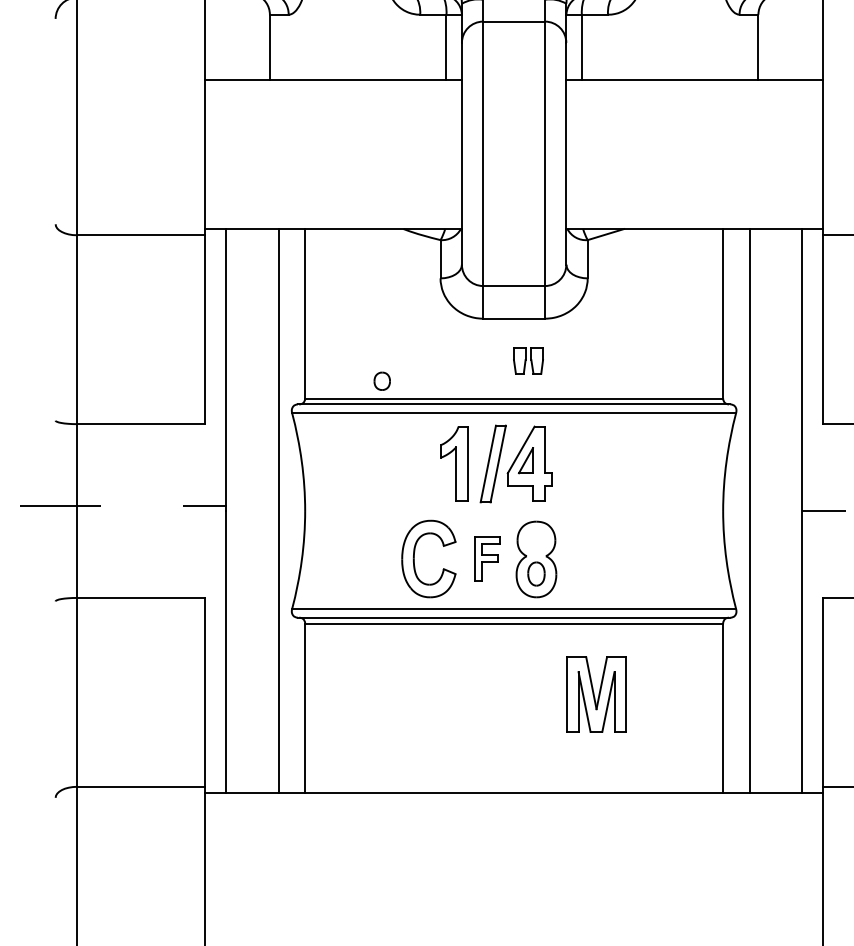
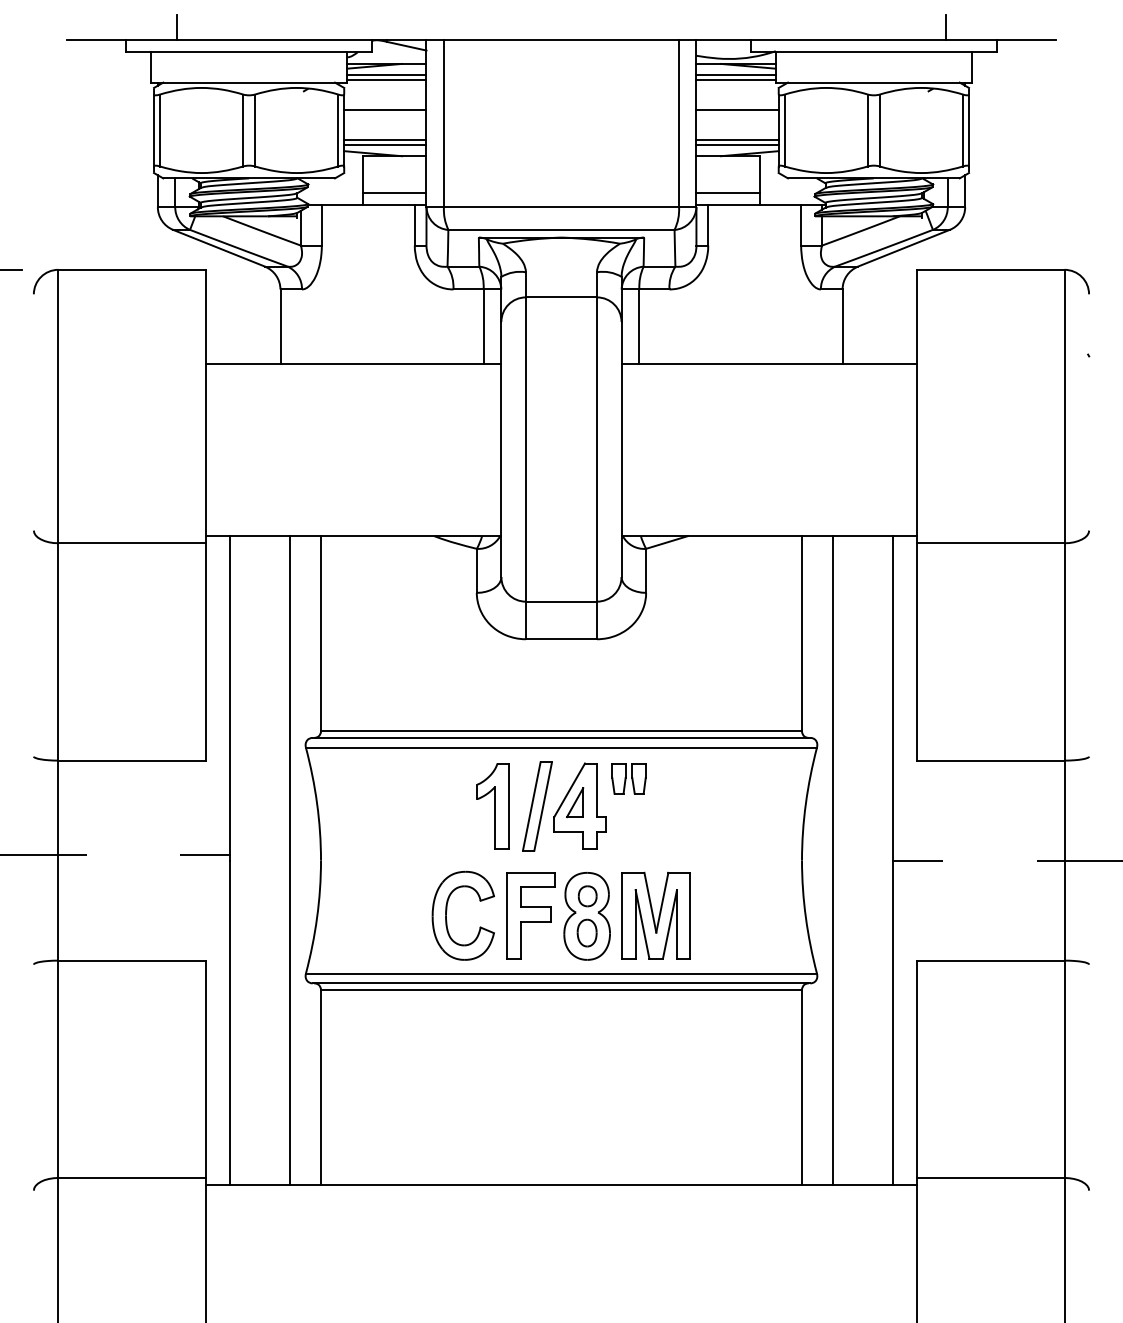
part: (528, 360) -> (628, 778), moved
part: (382, 381) -> (587, 896), moved
part: (487, 558) -> (530, 915), size x1.67
part: (595, 694) -> (655, 915), moved

